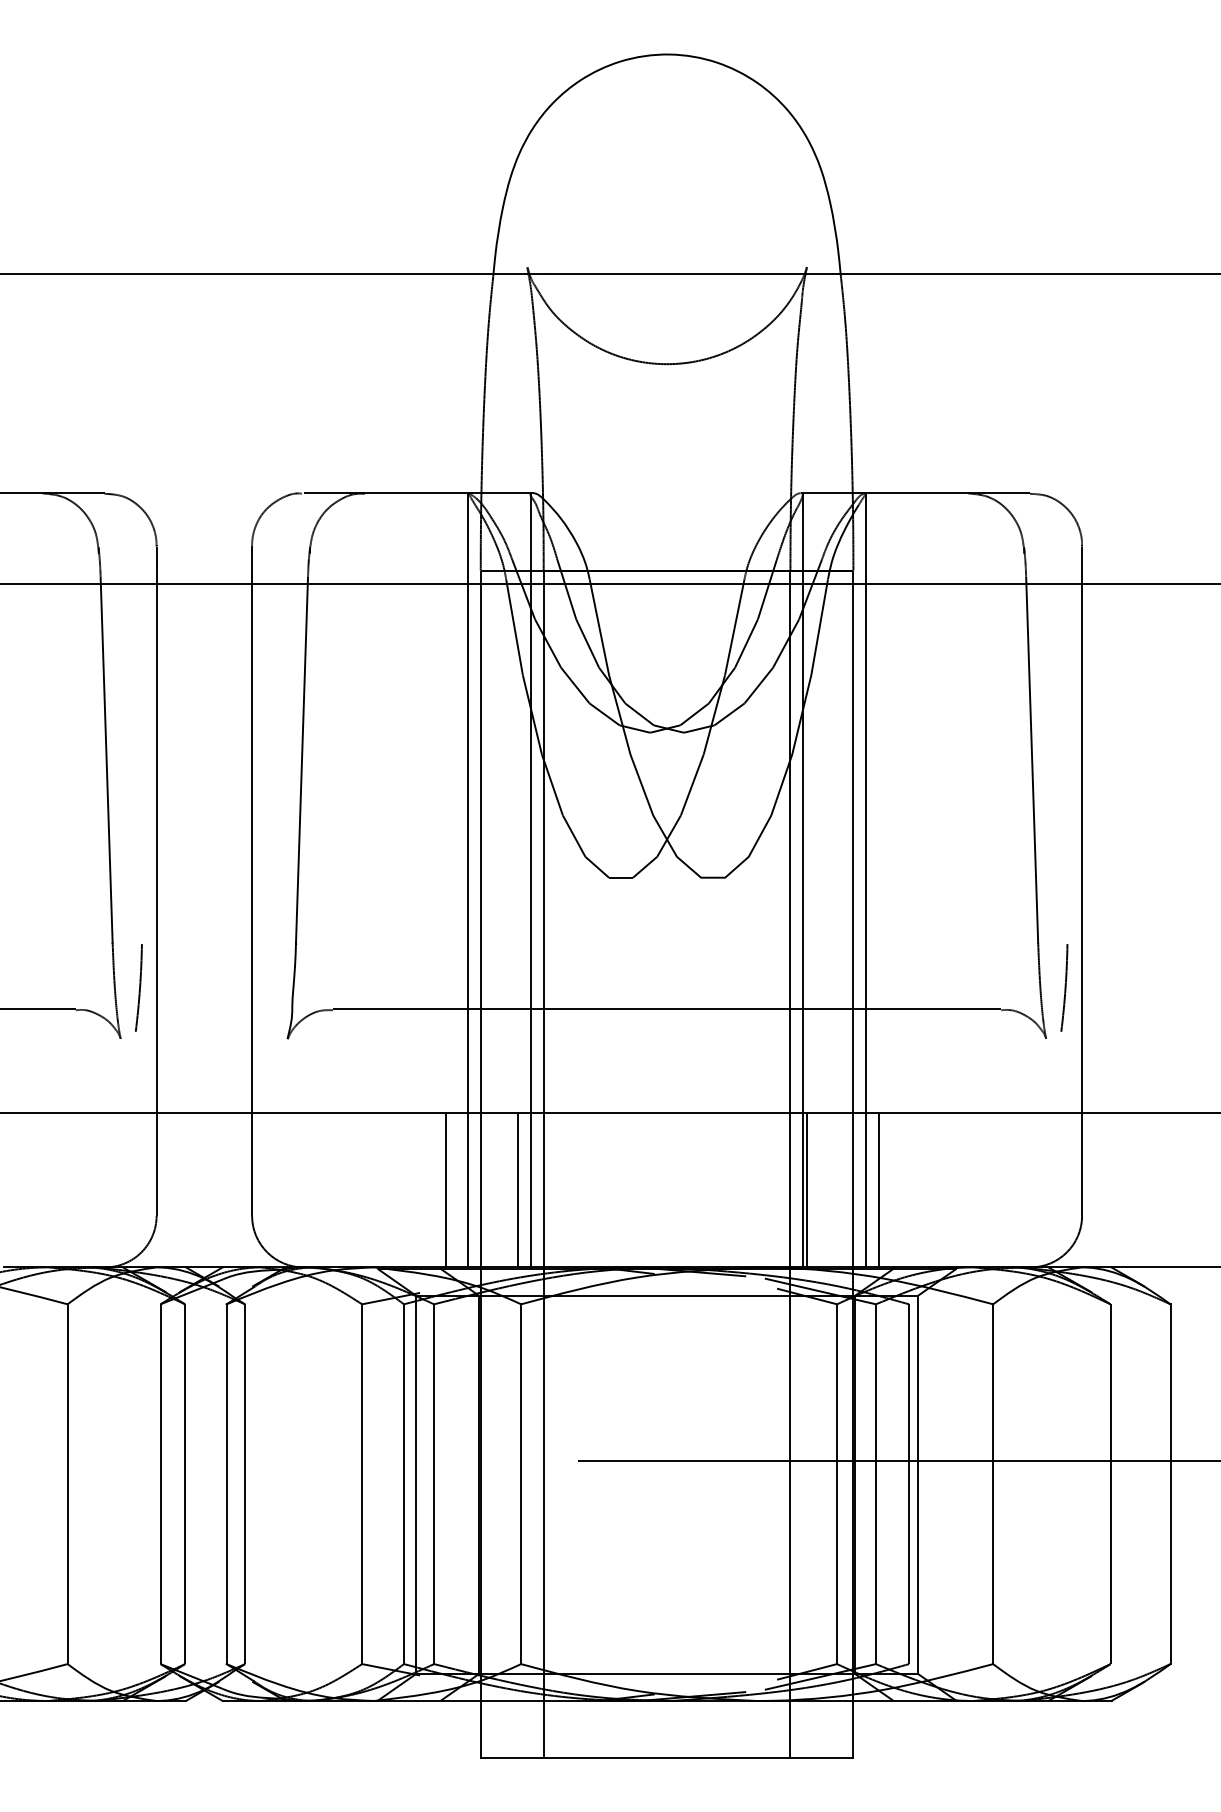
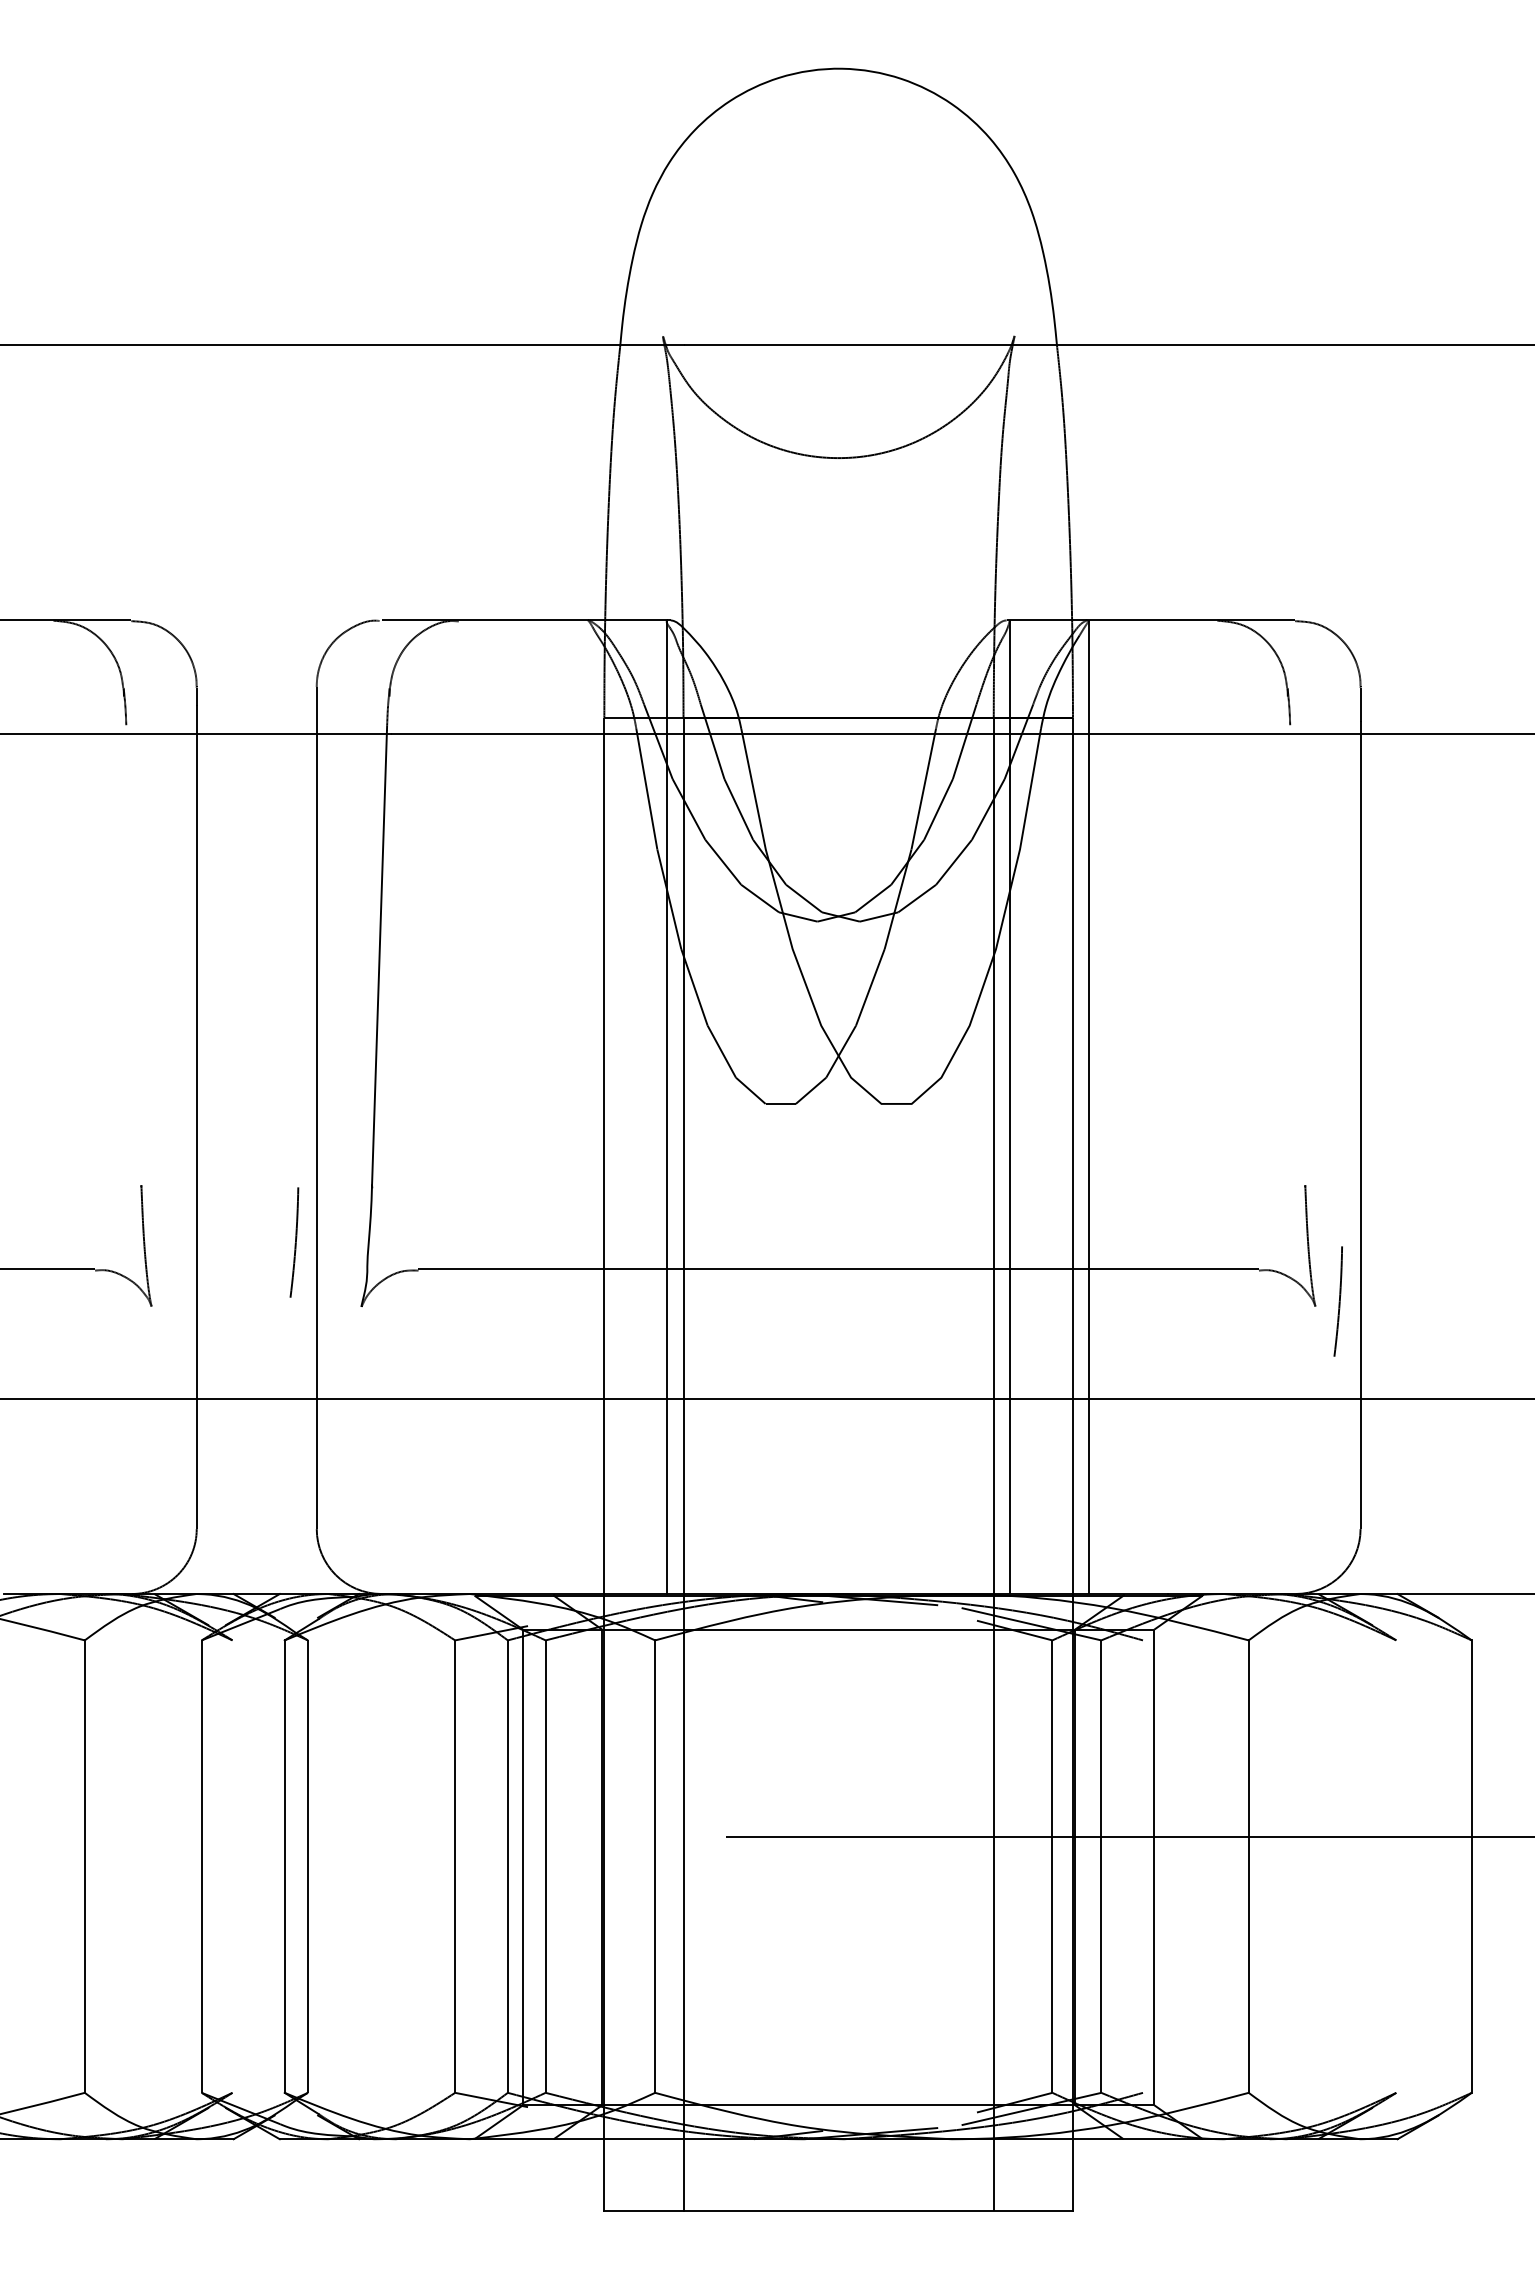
line: (106, 759) -> (133, 955), removed
line: (1031, 759) -> (1297, 955), removed
line: (468, 880) -> (588, 1107), removed
arc: (139, 987) -> (295, 1242), moved
arc: (1064, 987) -> (1338, 1301), moved
line: (445, 1189) -> (560, 1496), removed
line: (518, 1189) -> (651, 1496), removed
line: (806, 1189) -> (1014, 1496), removed
line: (879, 1189) -> (1105, 1496), removed
line: (185, 1484) -> (232, 1866), removed
line: (909, 1484) -> (1143, 1866), removed
line: (1110, 1484) -> (1396, 1866), removed

